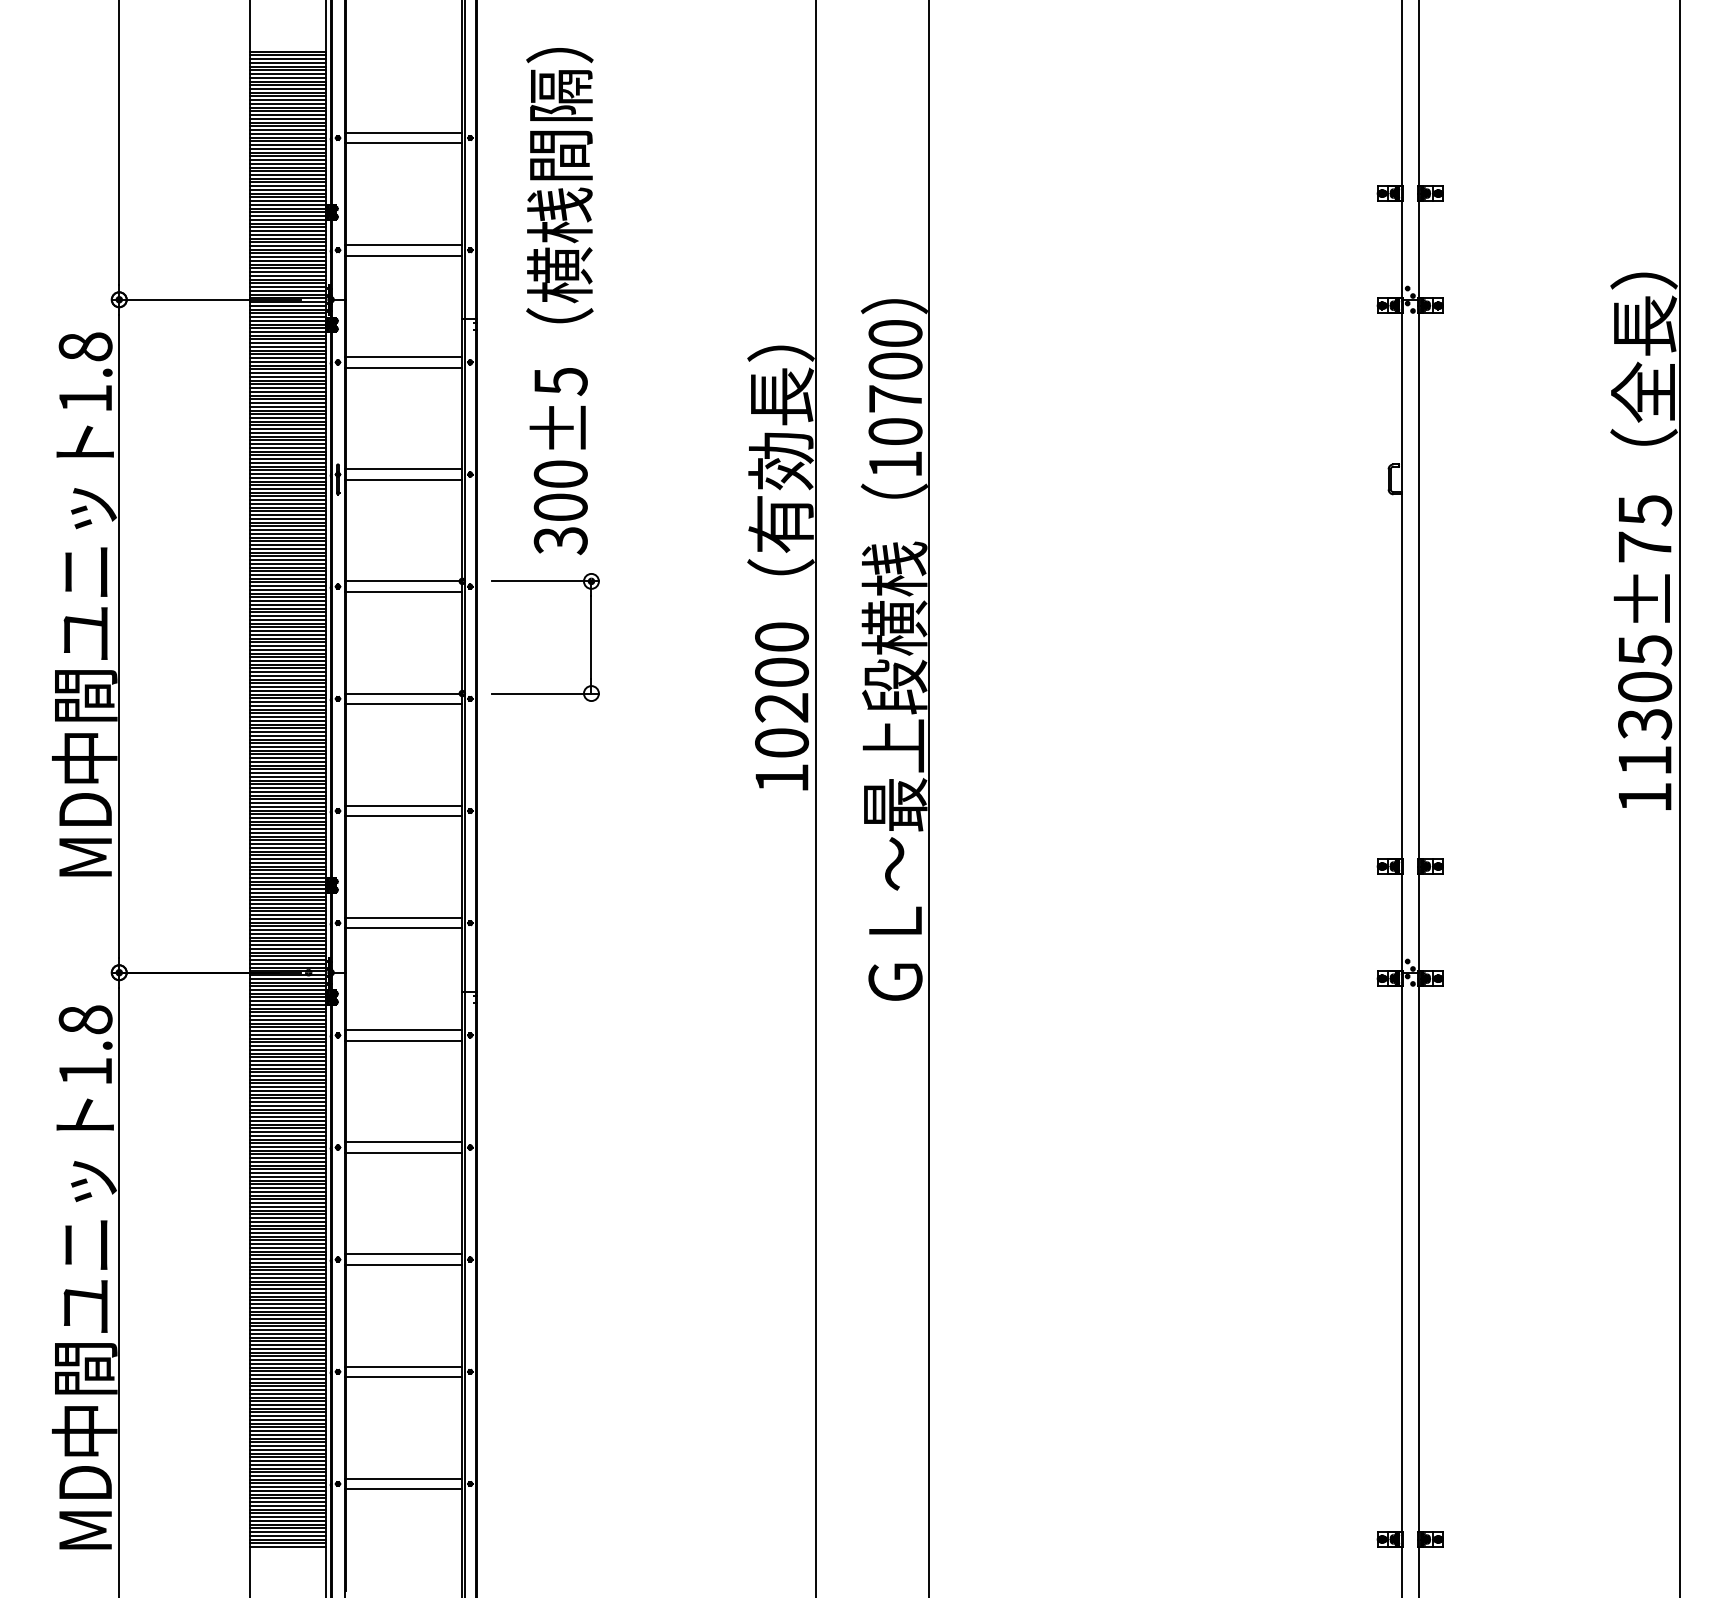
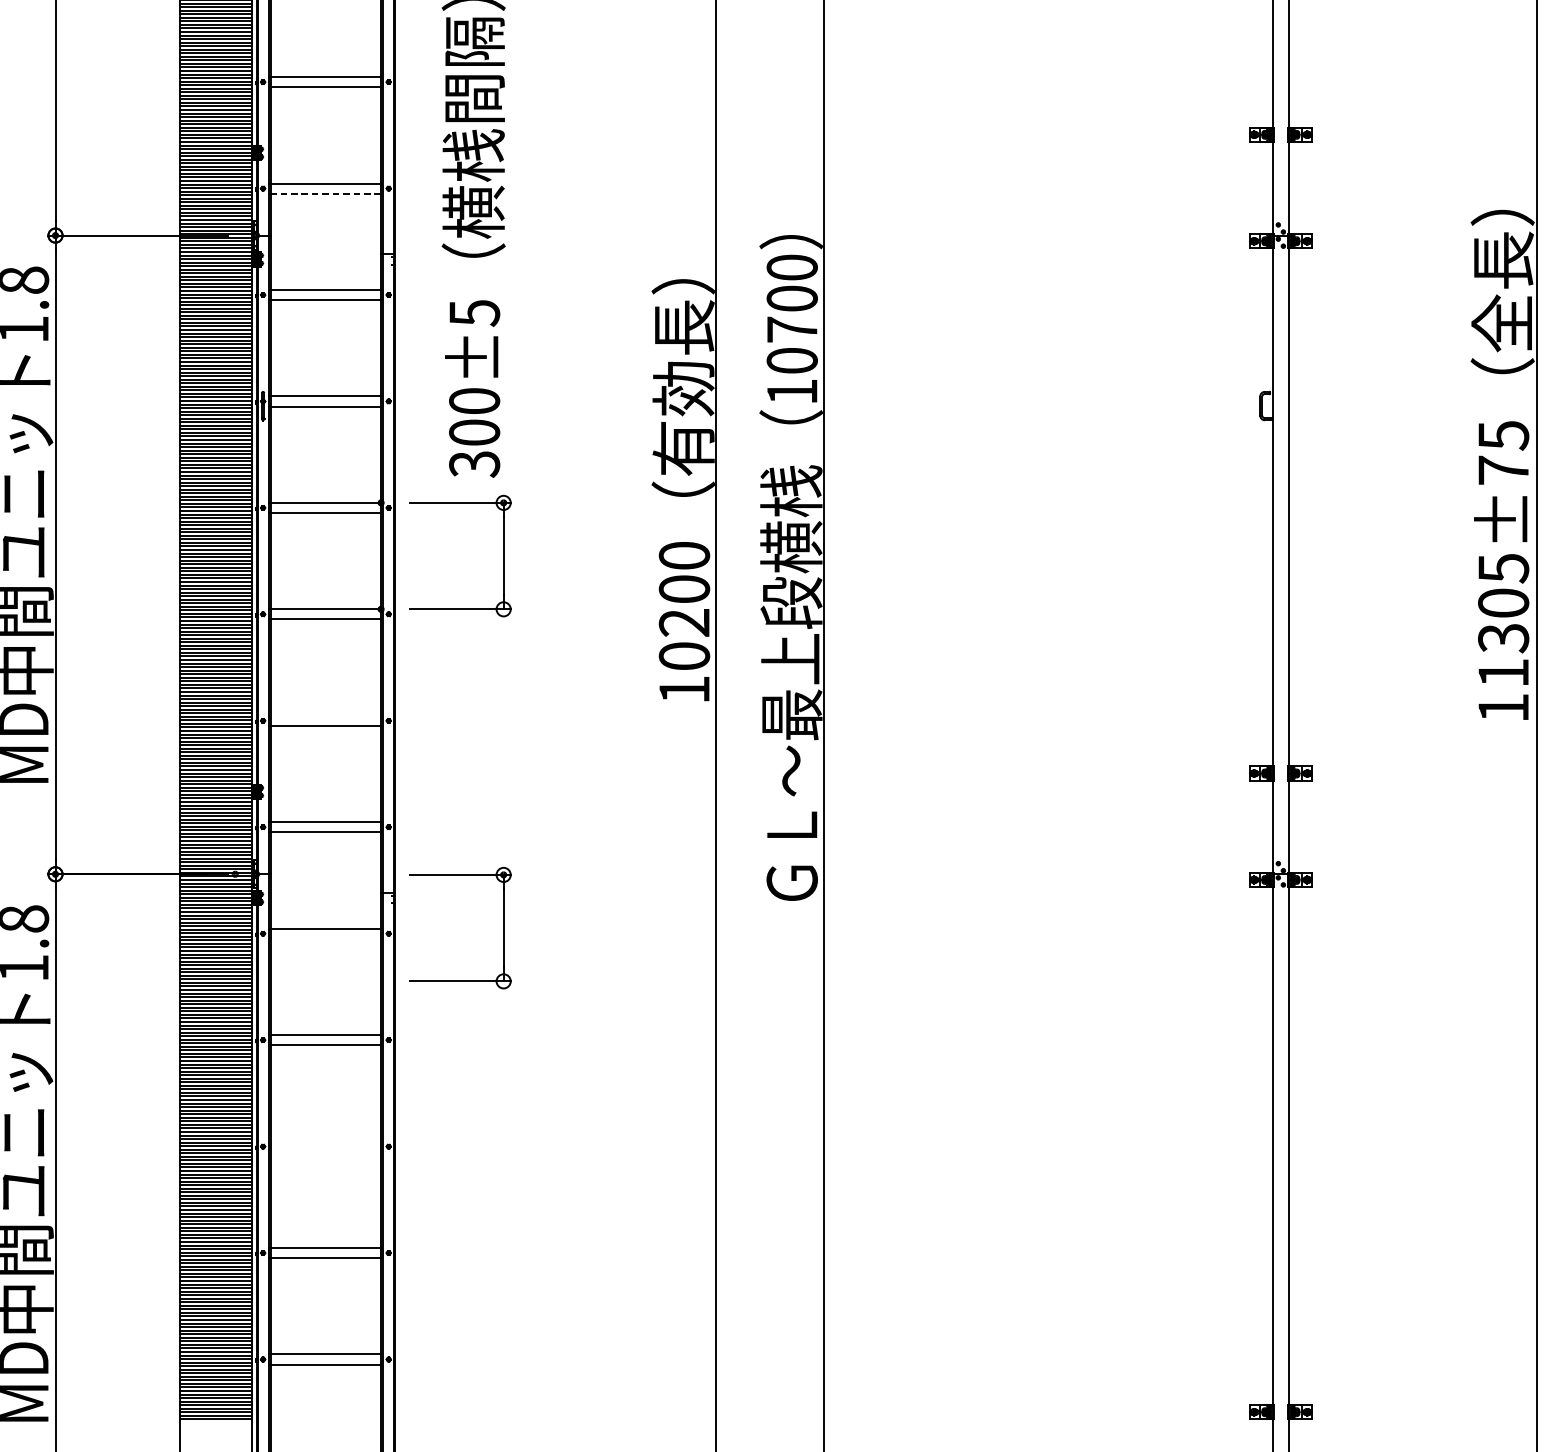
line: (403, 255) -> (325, 193), solid -> dashed
line: (403, 805) -> (325, 715), removed
part: (590, 1029) -> (502, 928), added
line: (403, 1040) -> (325, 938), removed
line: (403, 1254) -> (325, 1141), removed
line: (403, 1264) -> (325, 1151), removed

